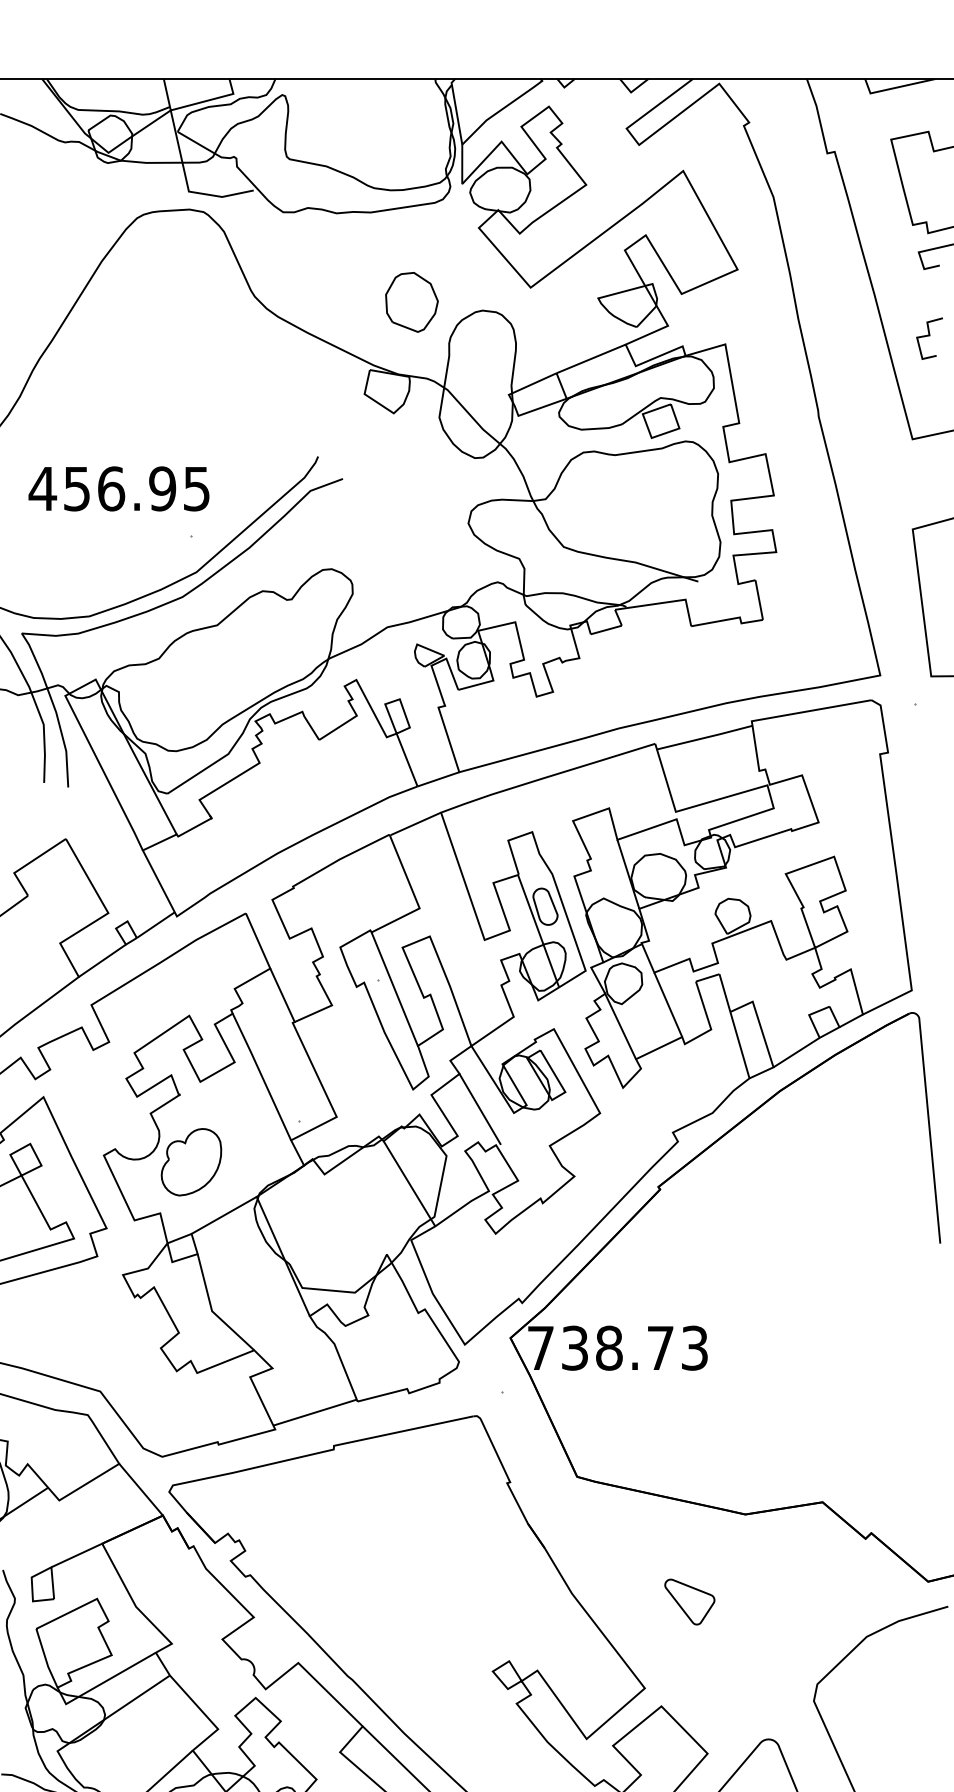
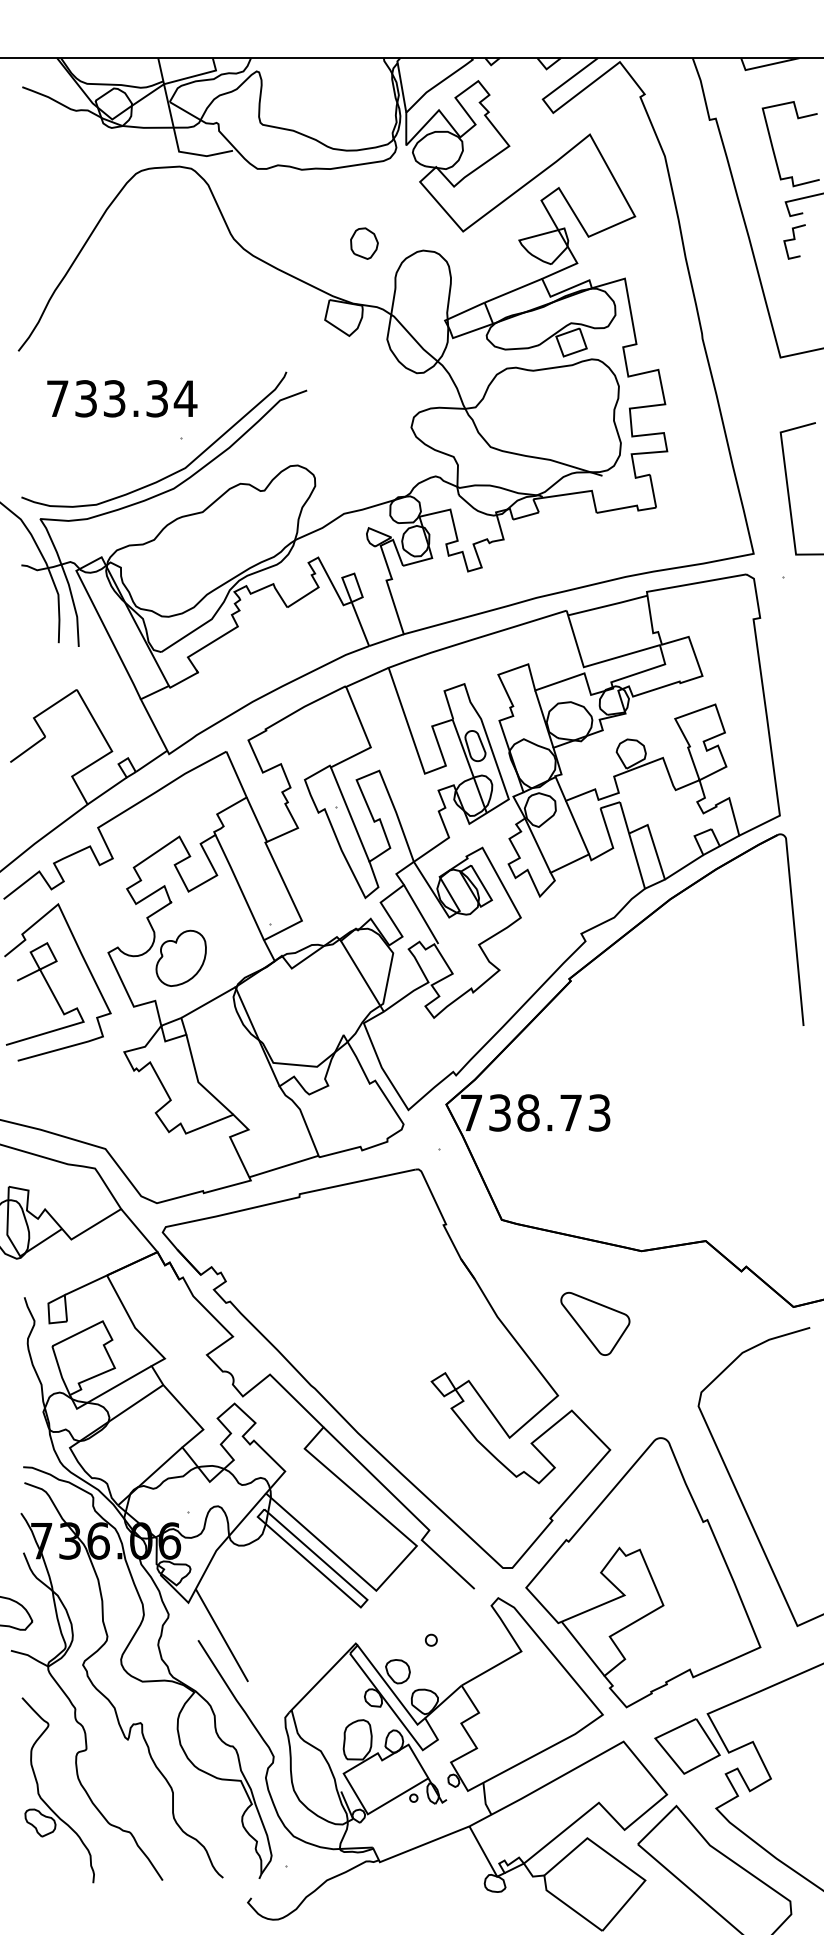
part: (411, 302) -> (364, 243), size x0.62
curve: (929, 336) -> (794, 240), moved
text: (119, 488) -> (121, 398), 456.95 -> 733.34
part: (689, 1601) -> (595, 1323), size x1.67

